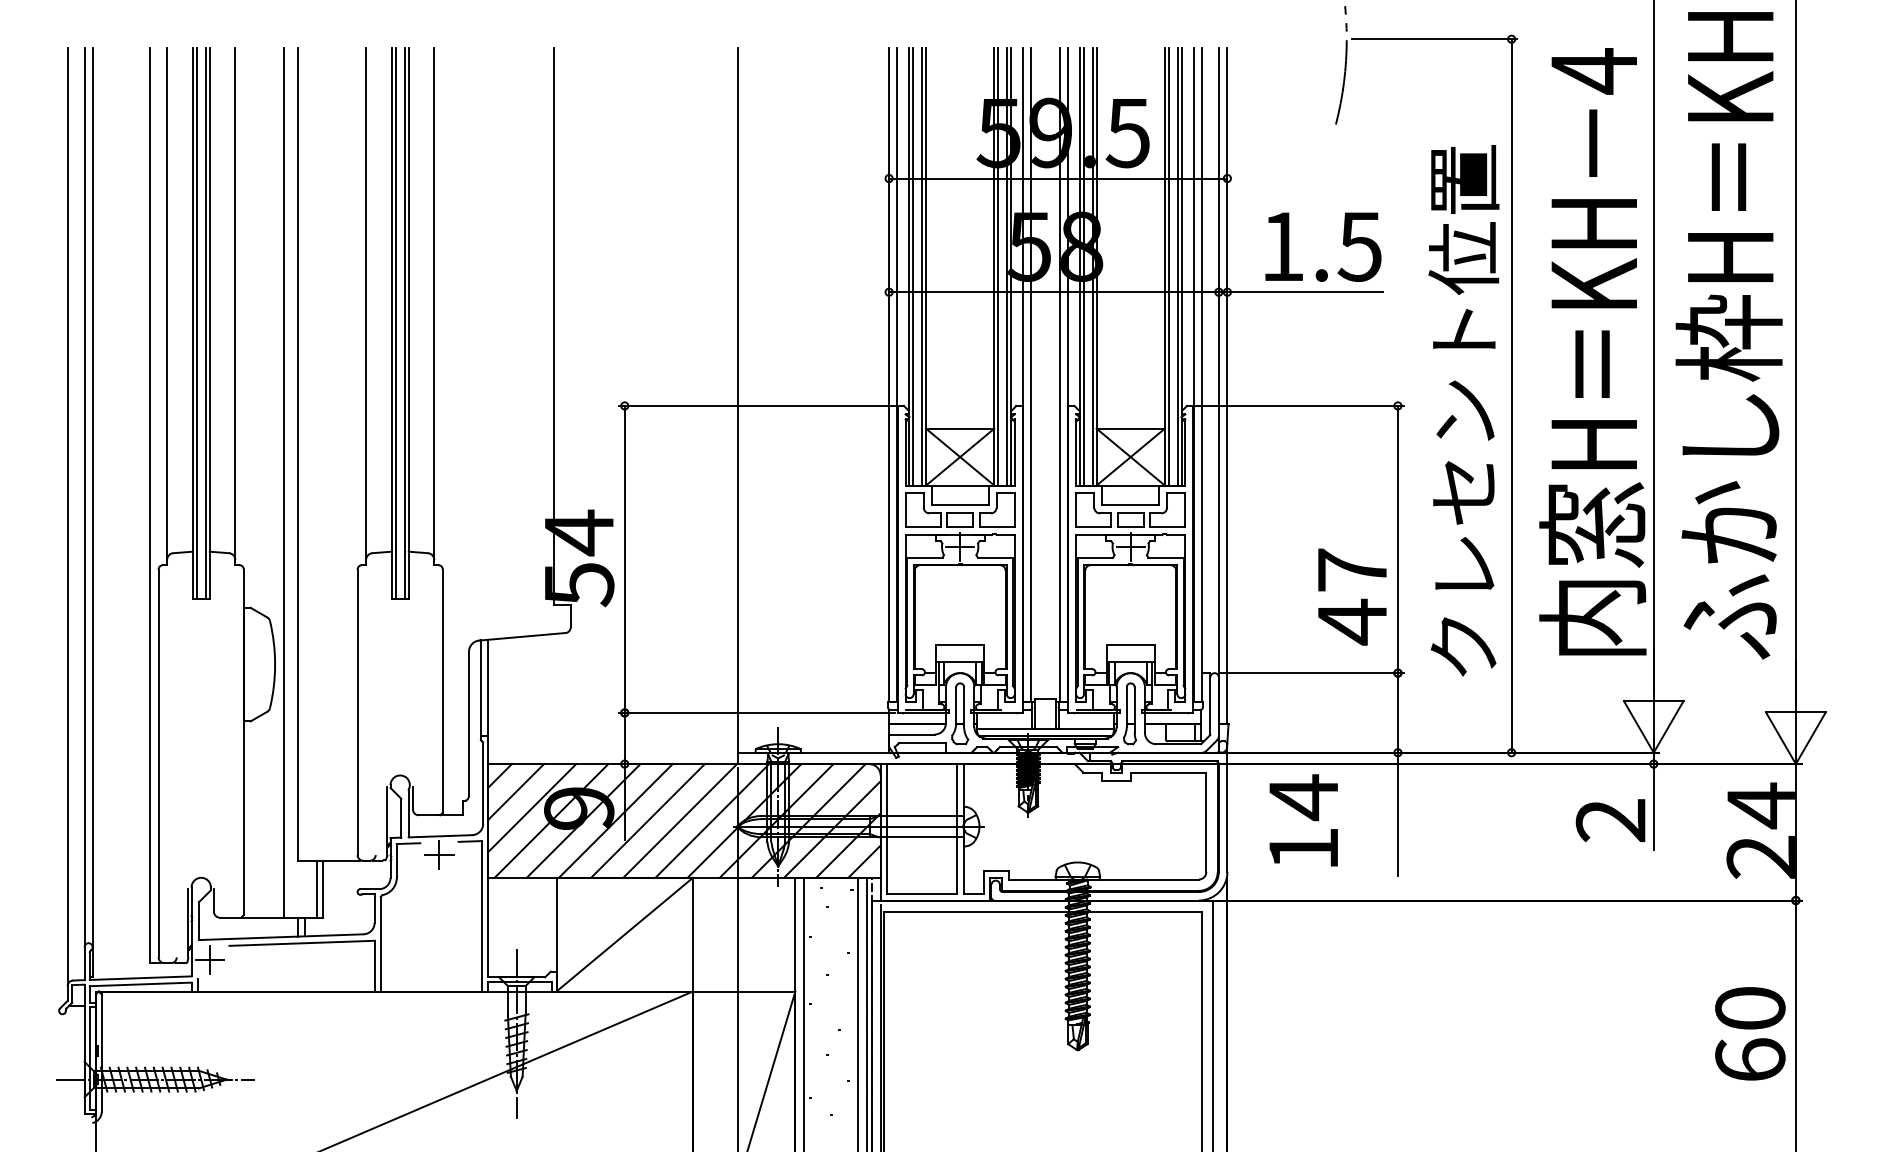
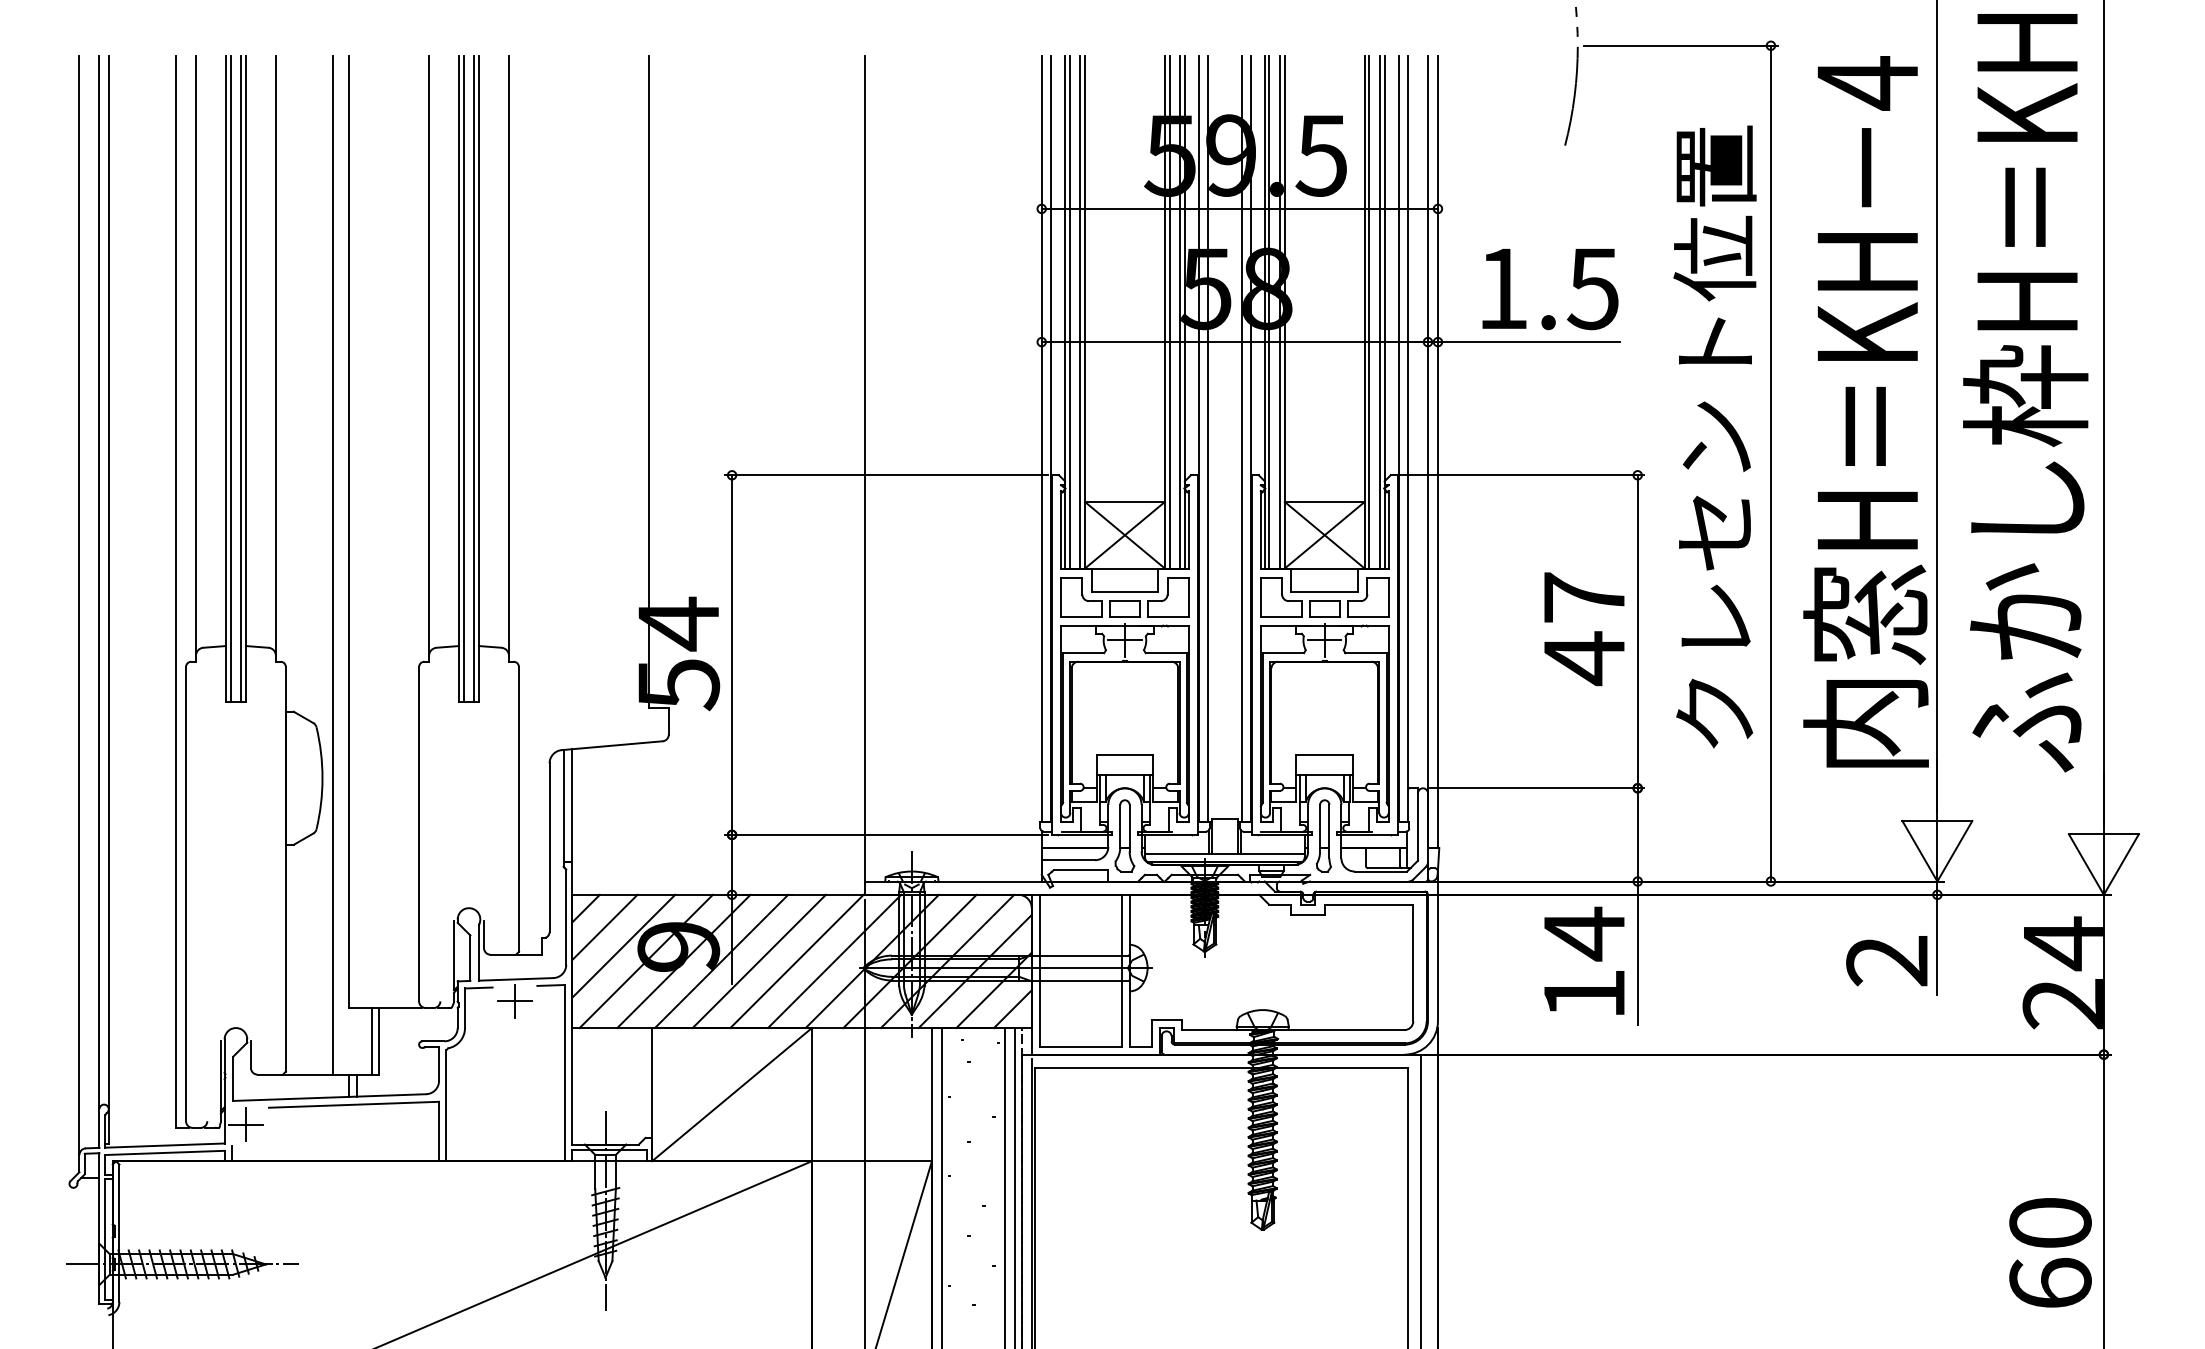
text: (1463, 410) -> (1714, 436), moved
text: (1352, 597) -> (1584, 629), moved
text: (1303, 820) -> (1584, 960), moved
text: (1750, 1033) -> (2050, 1252), moved

